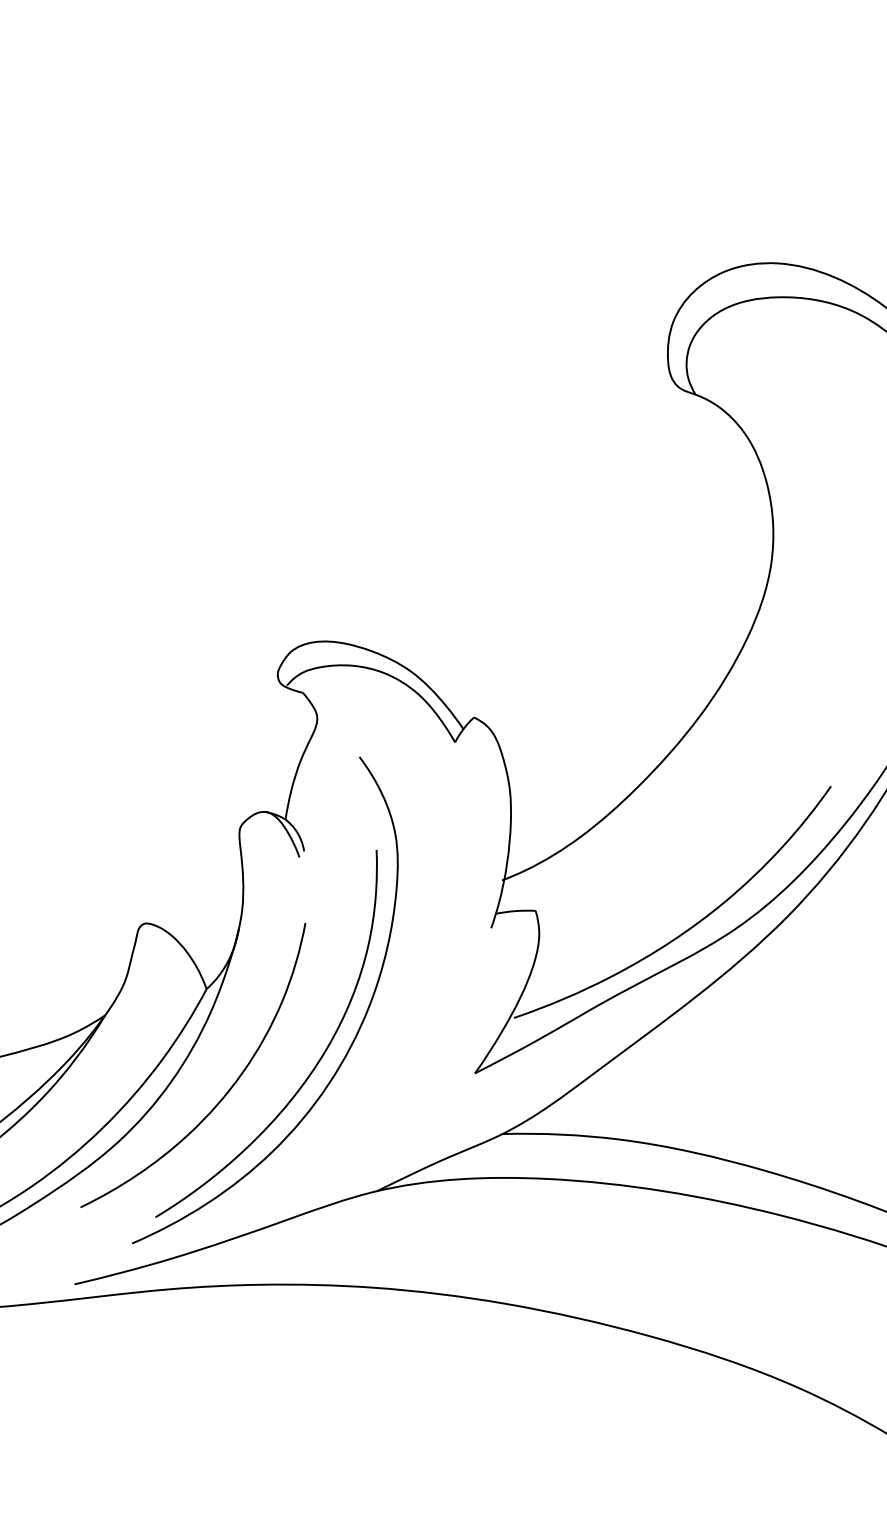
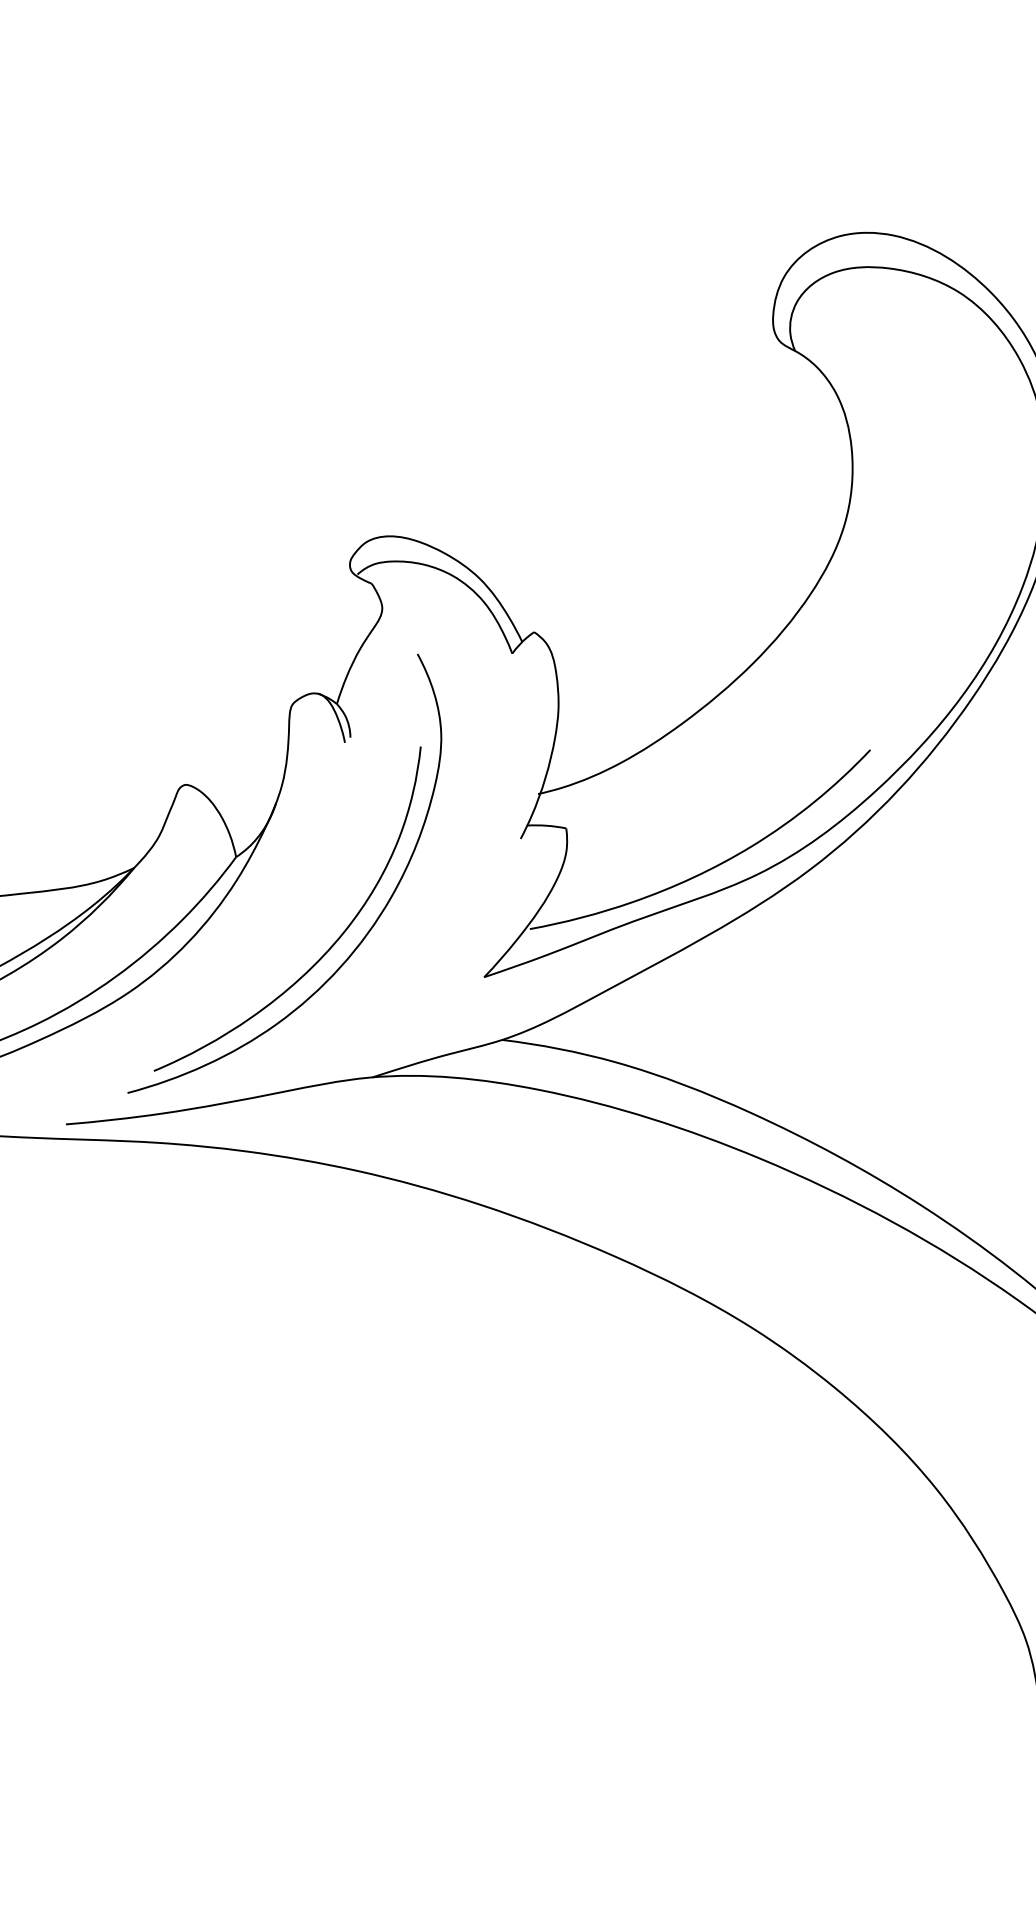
curve: (228, 1090) -> (242, 958), removed

